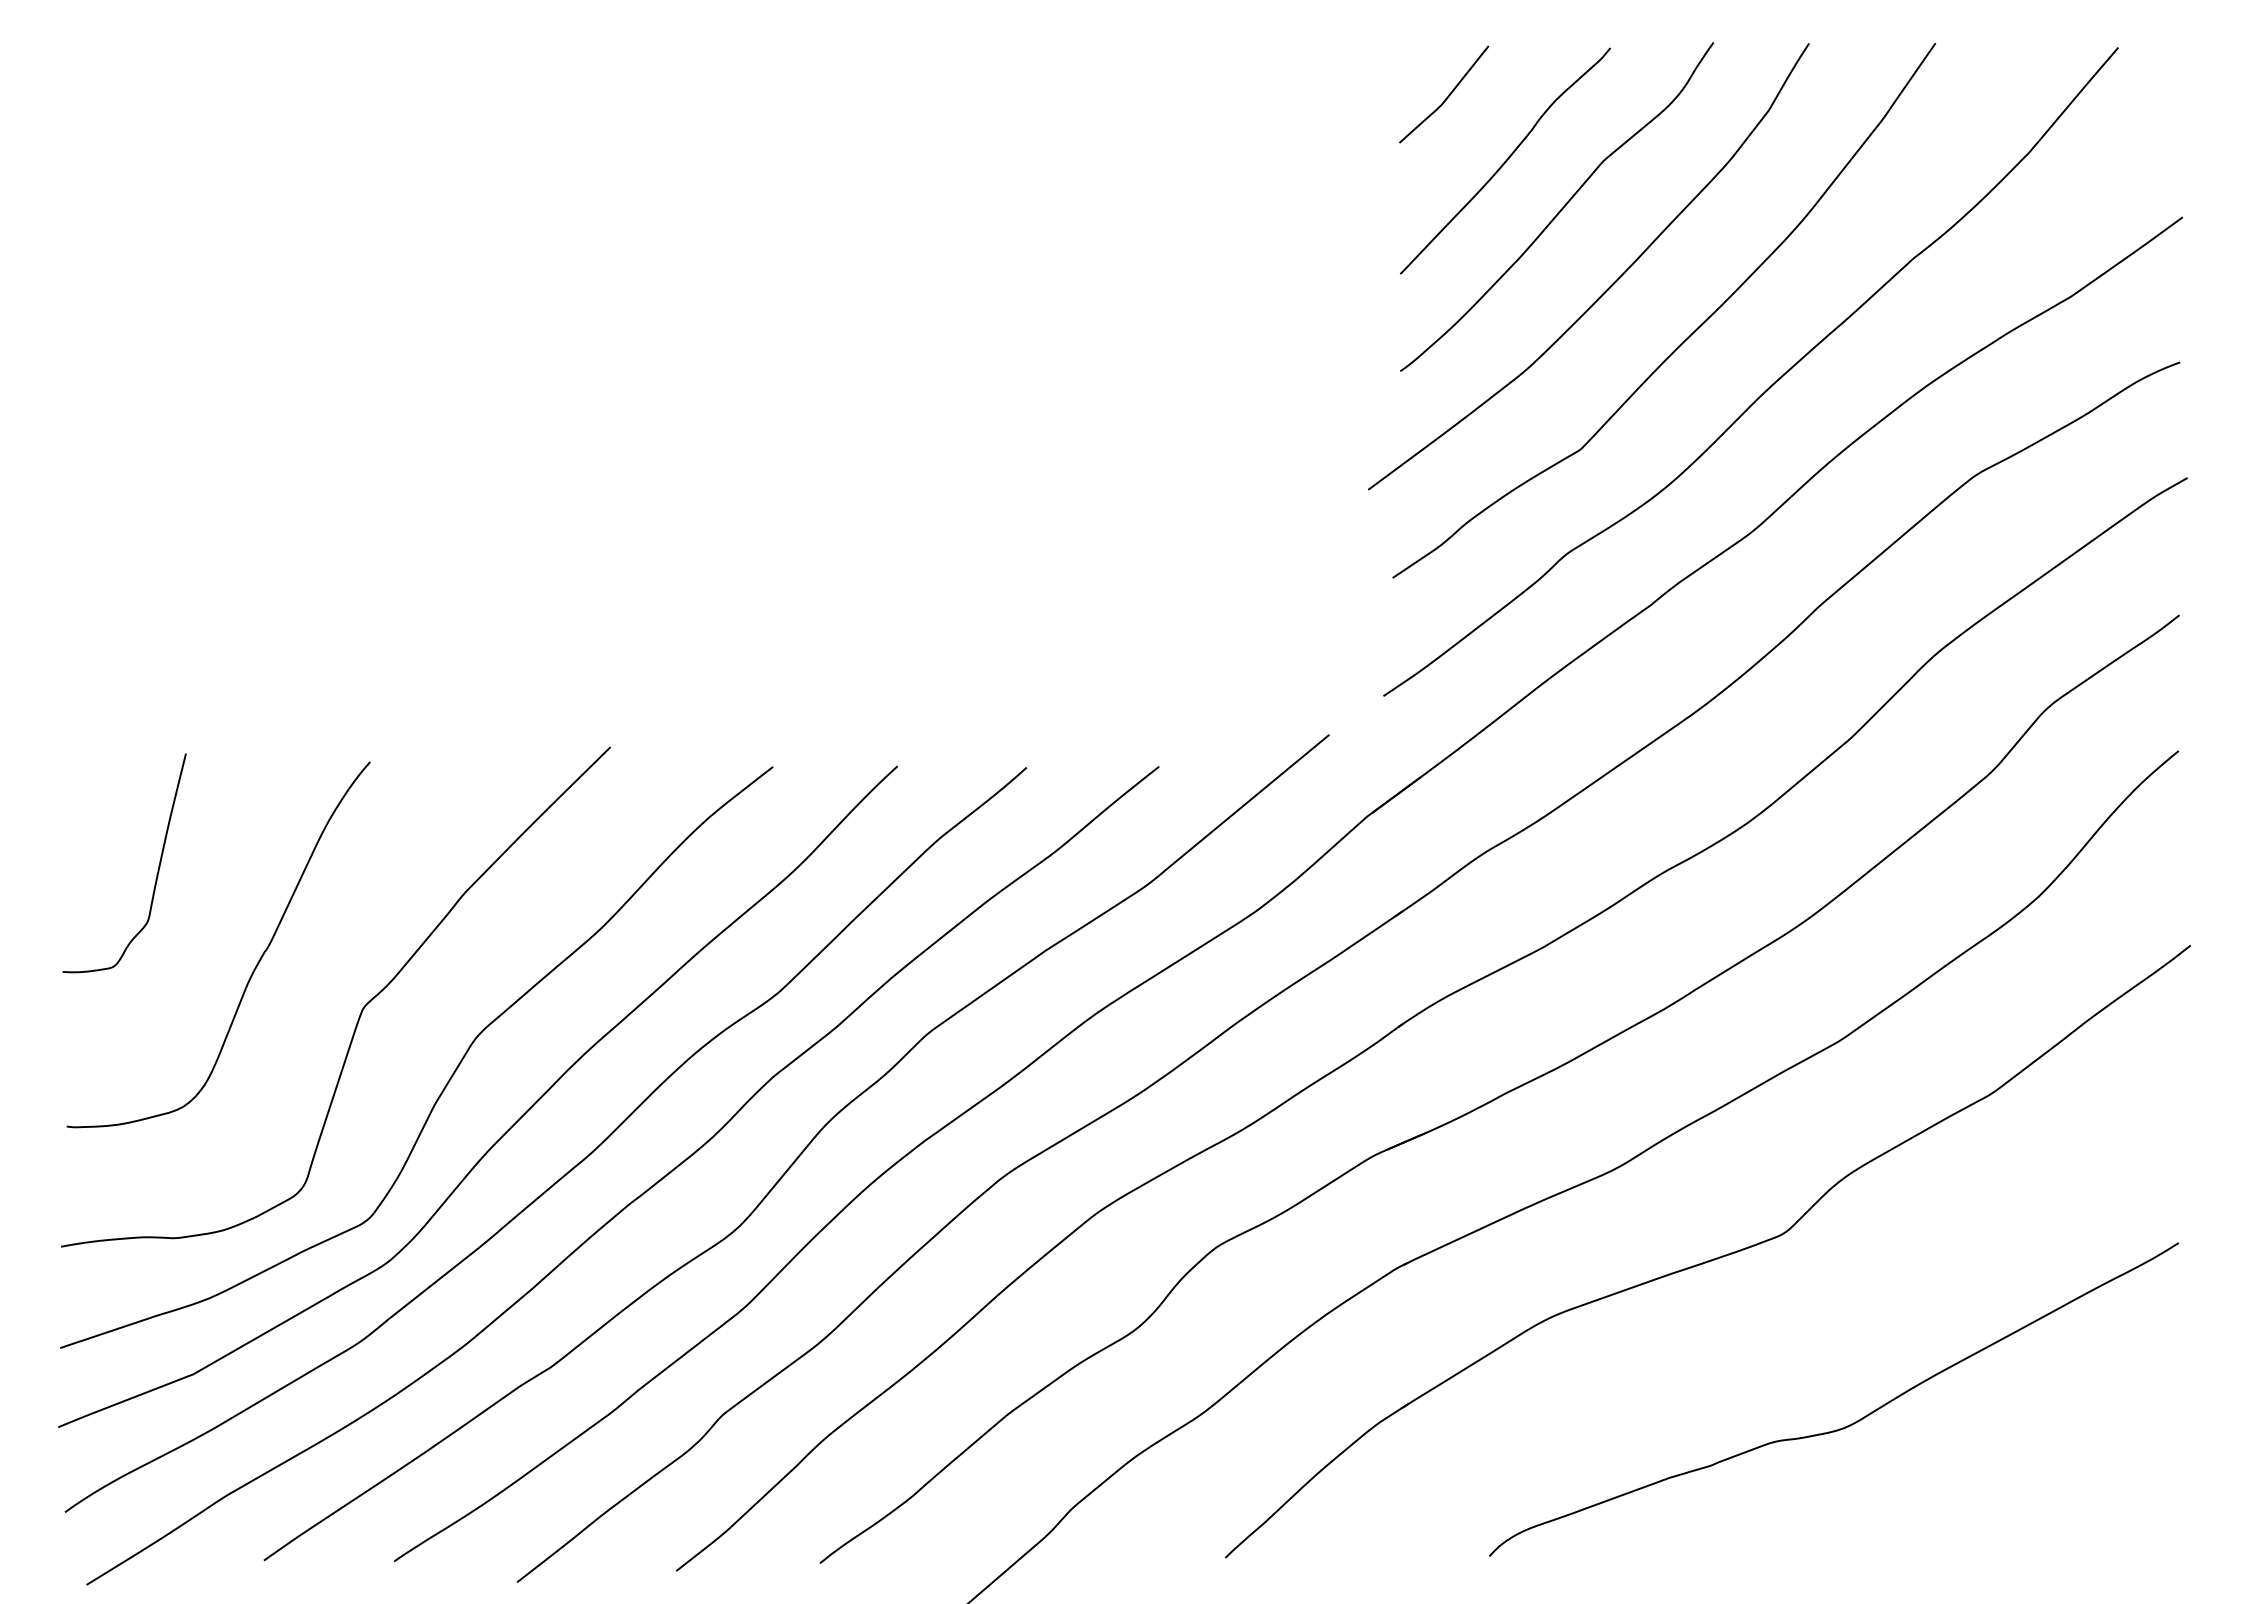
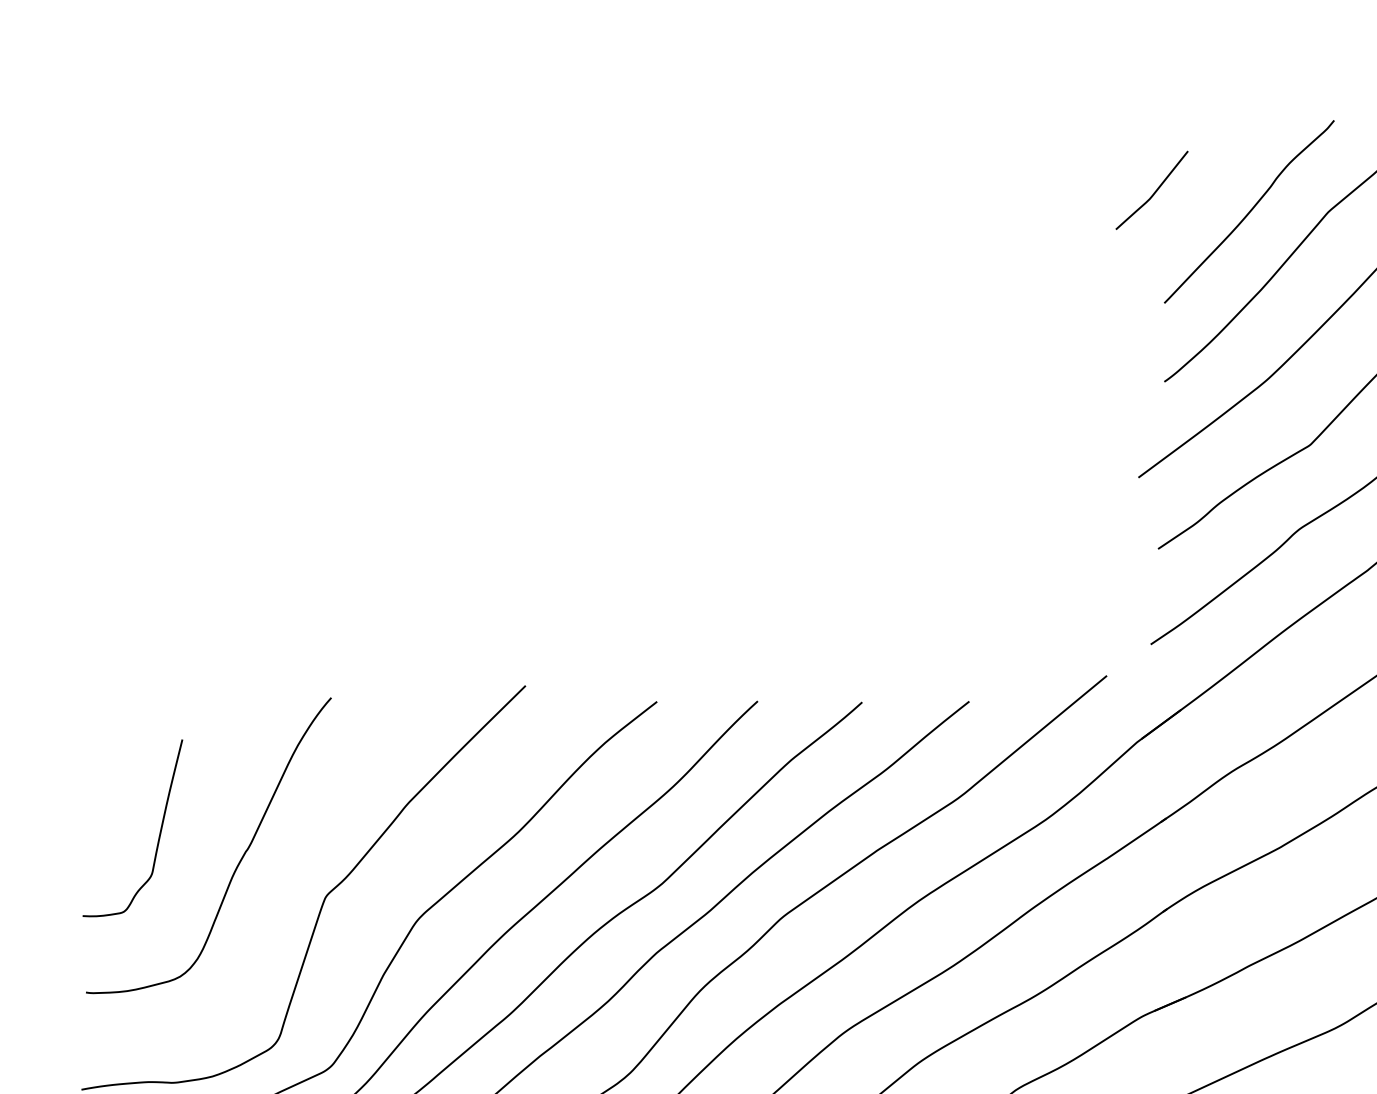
curve: (1447, 96) -> (1154, 192), moved
curve: (157, 869) -> (159, 833), moved

